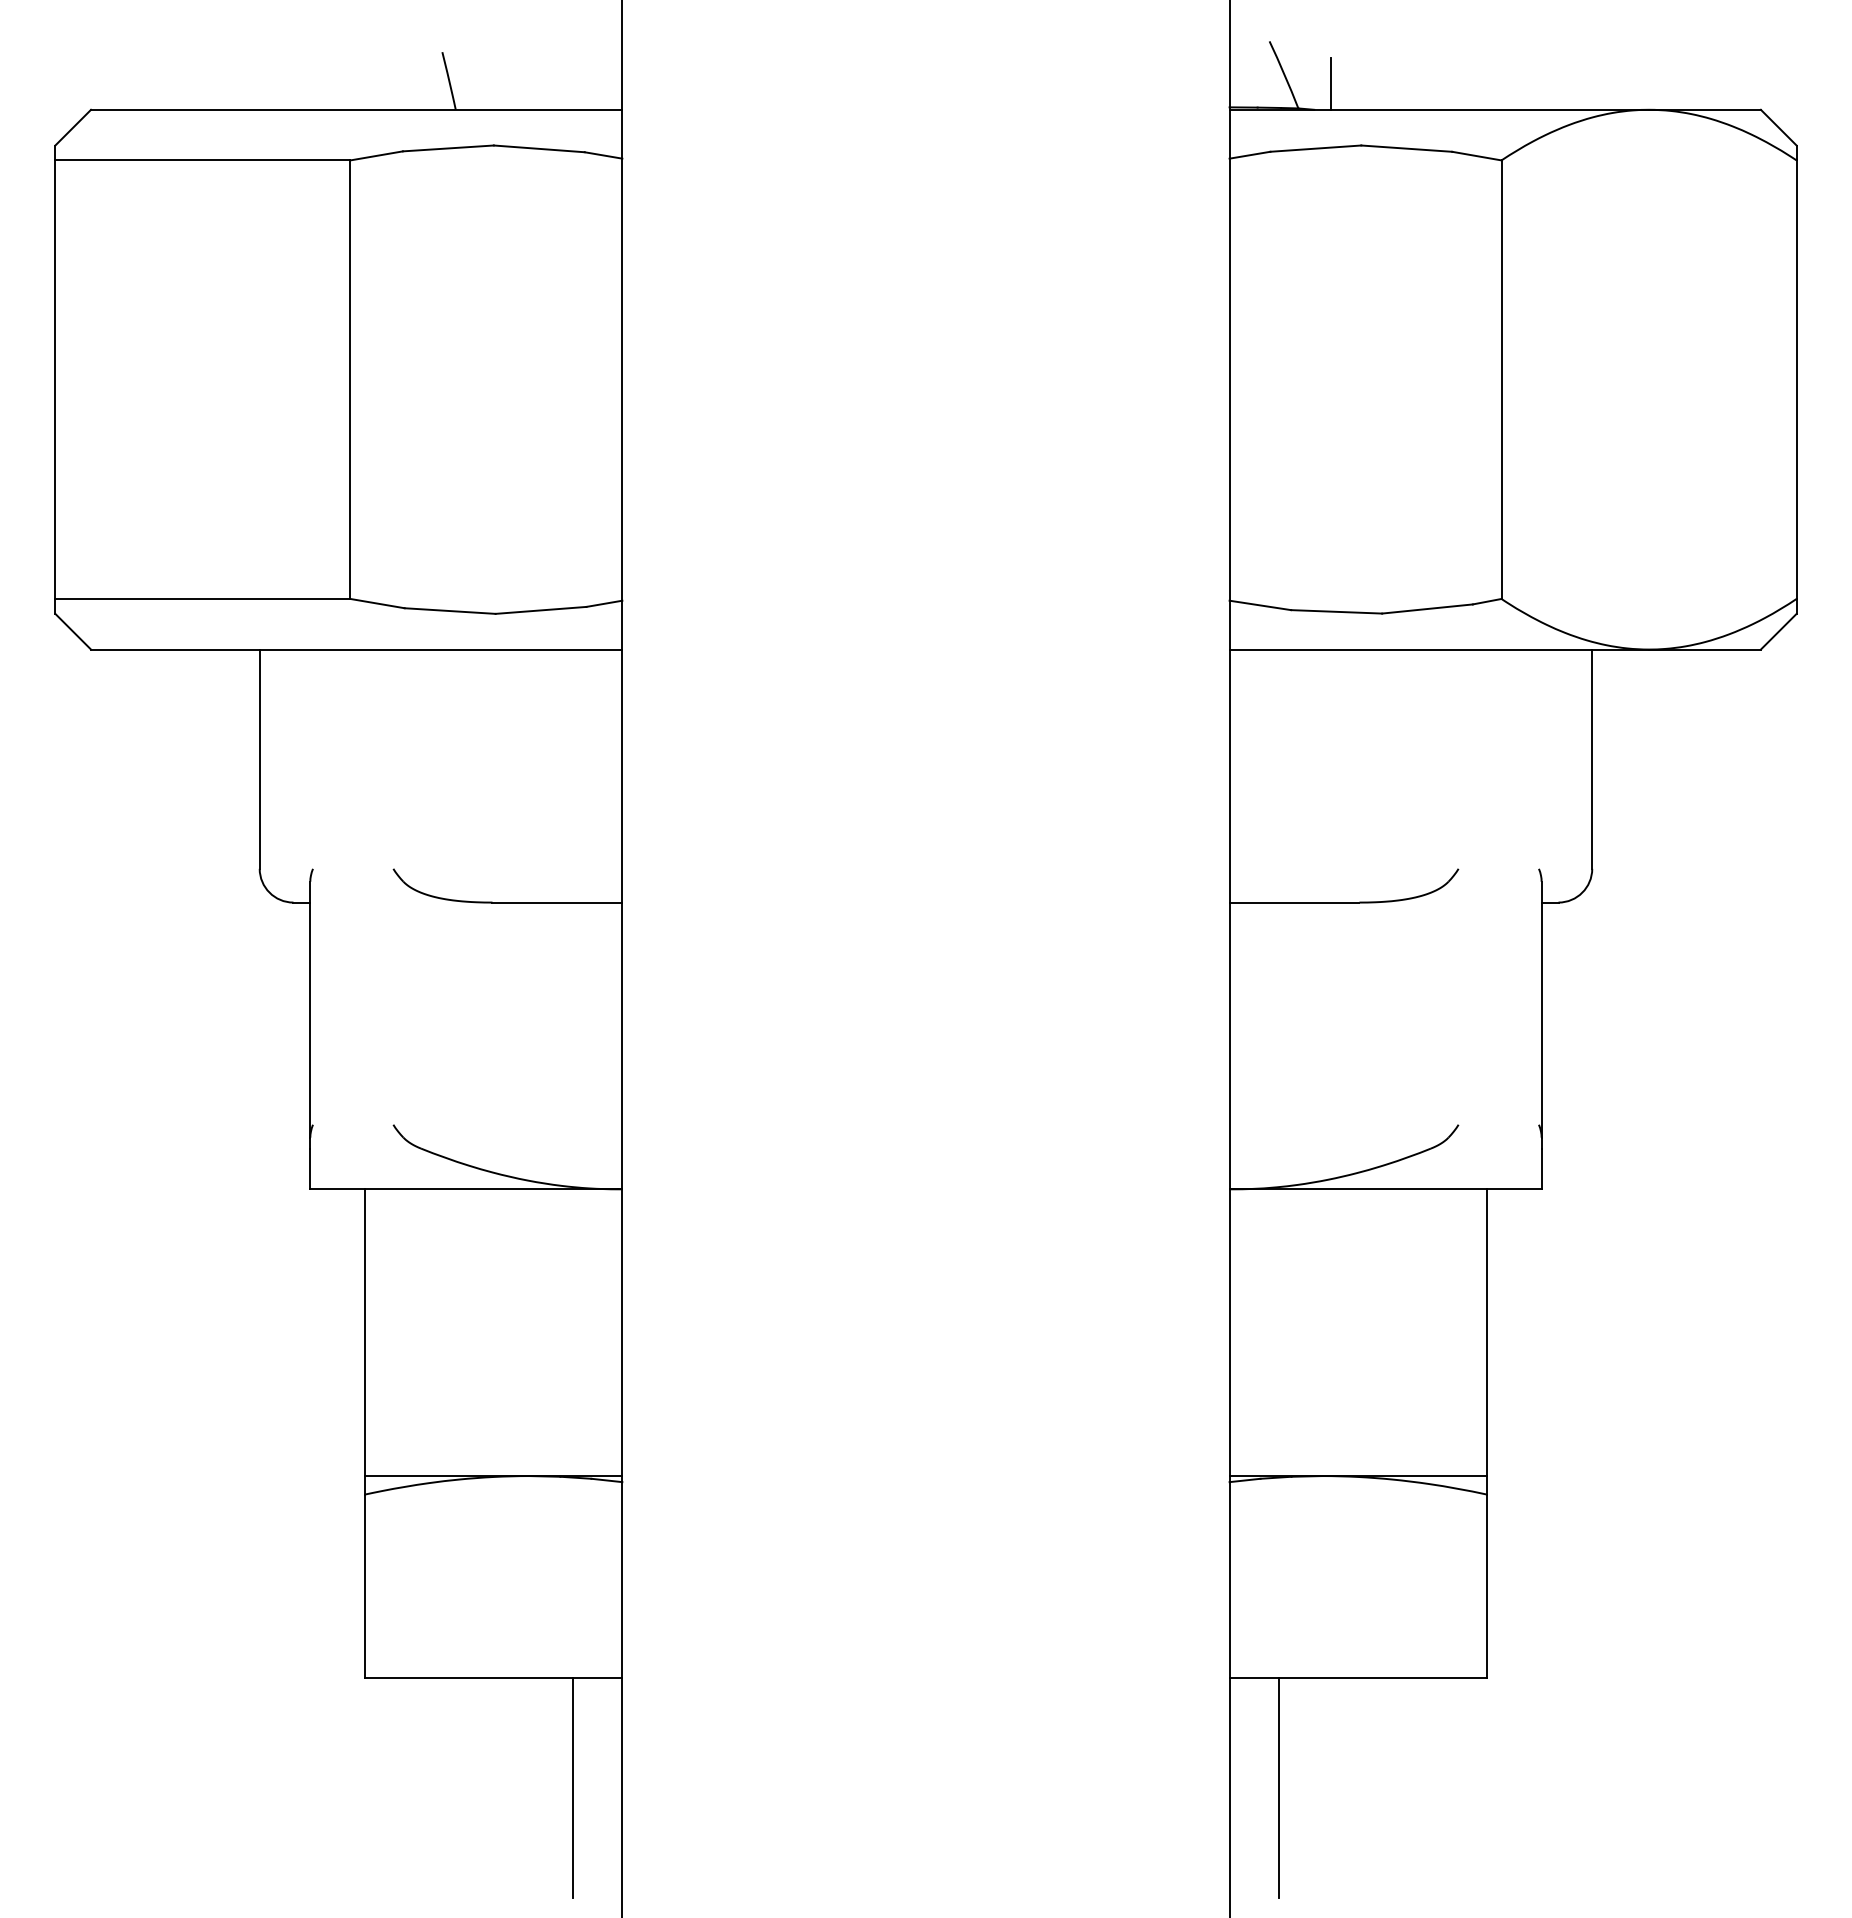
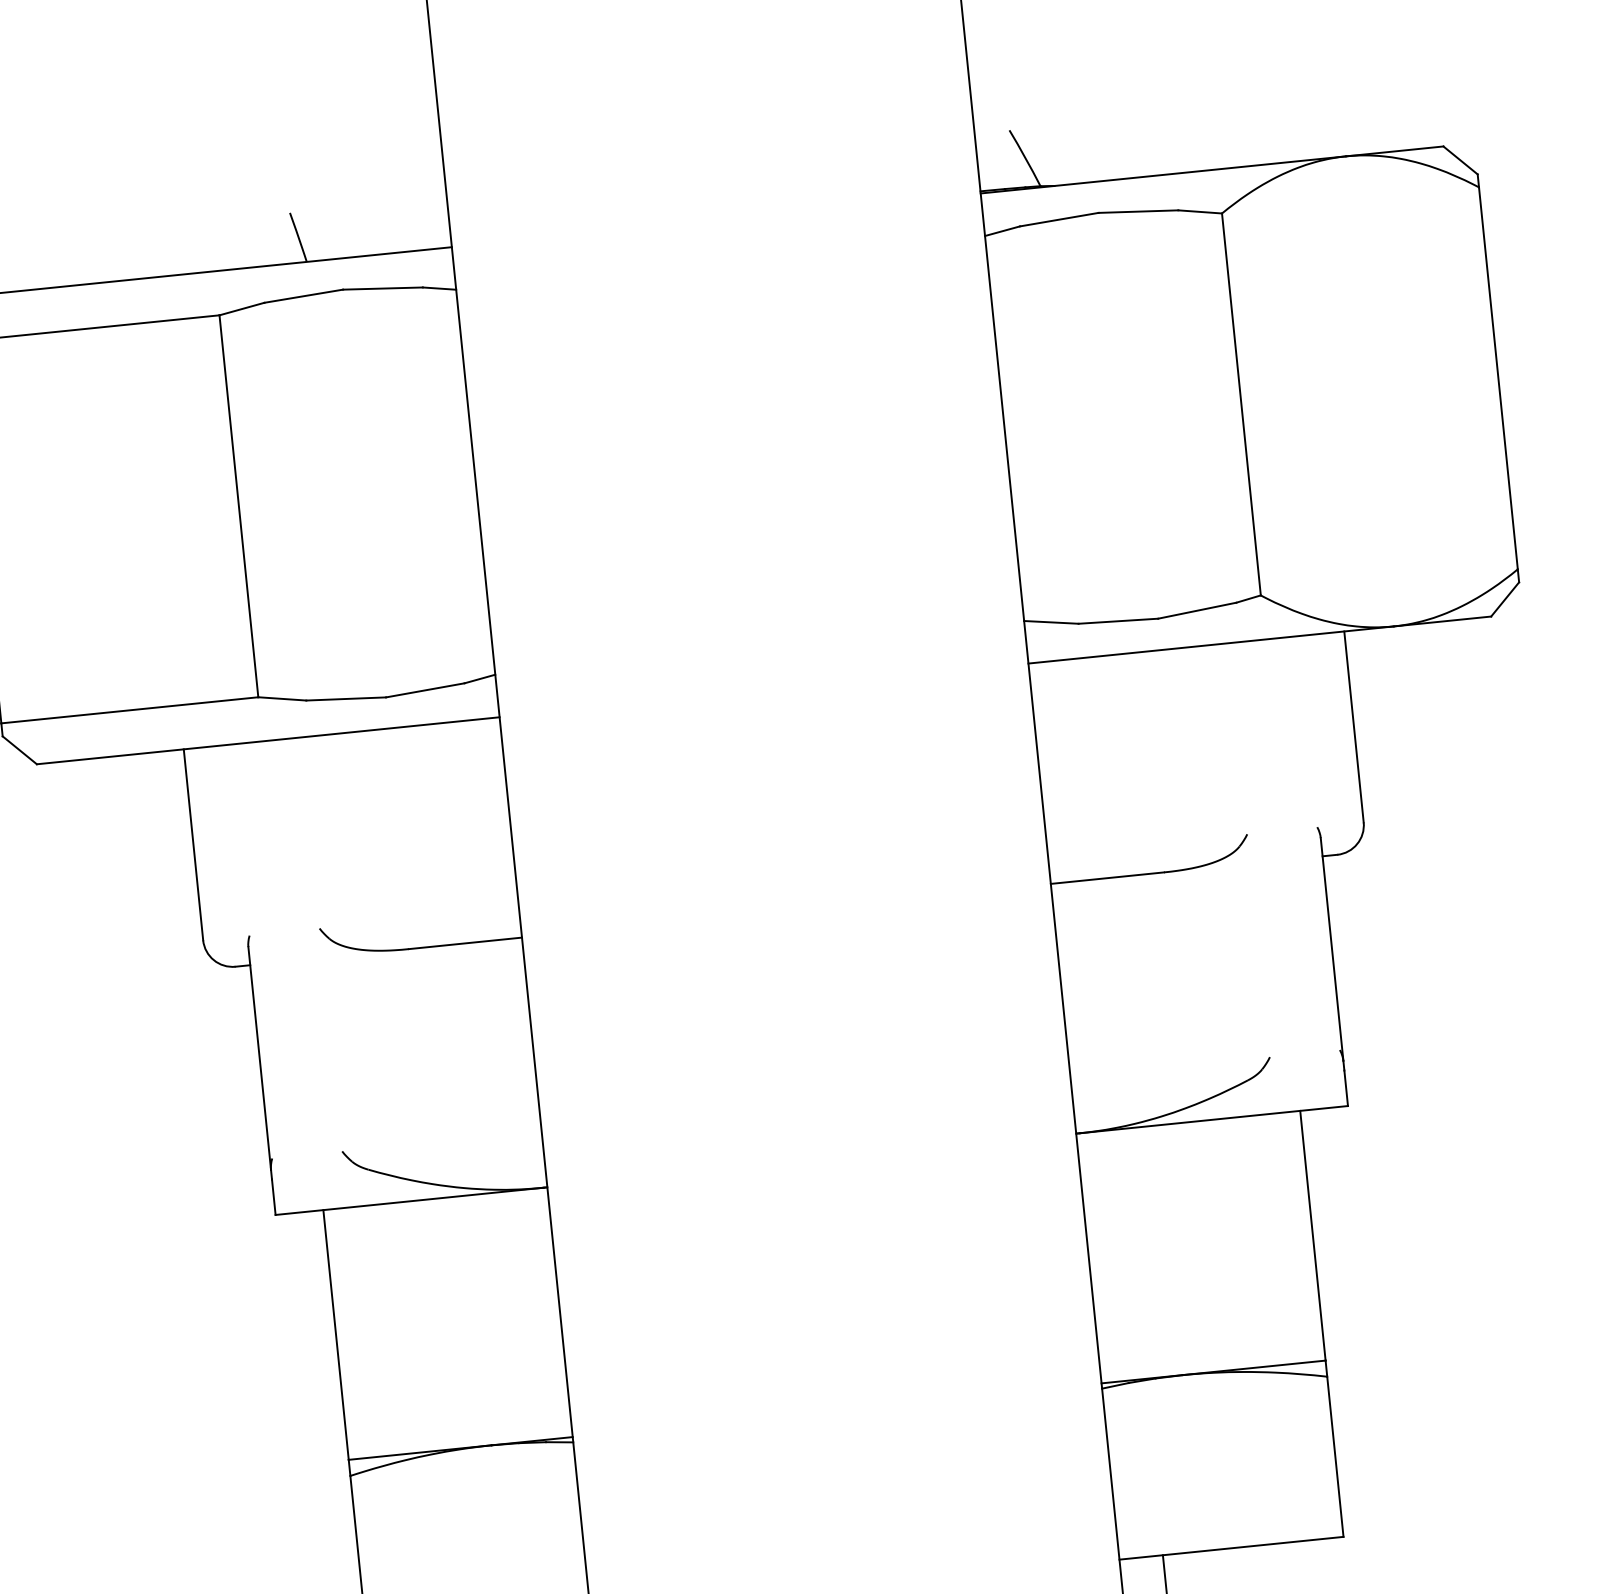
line: (1330, 83) -> (1066, 161), removed

